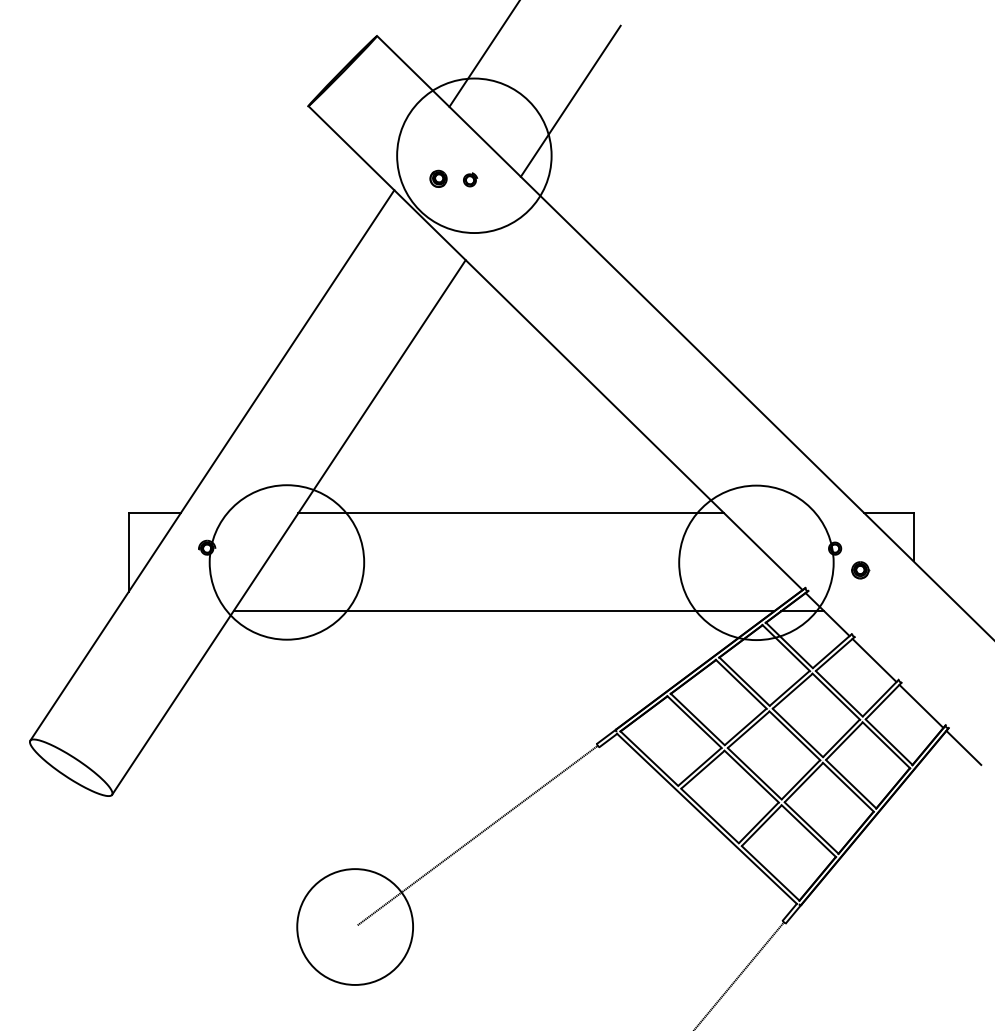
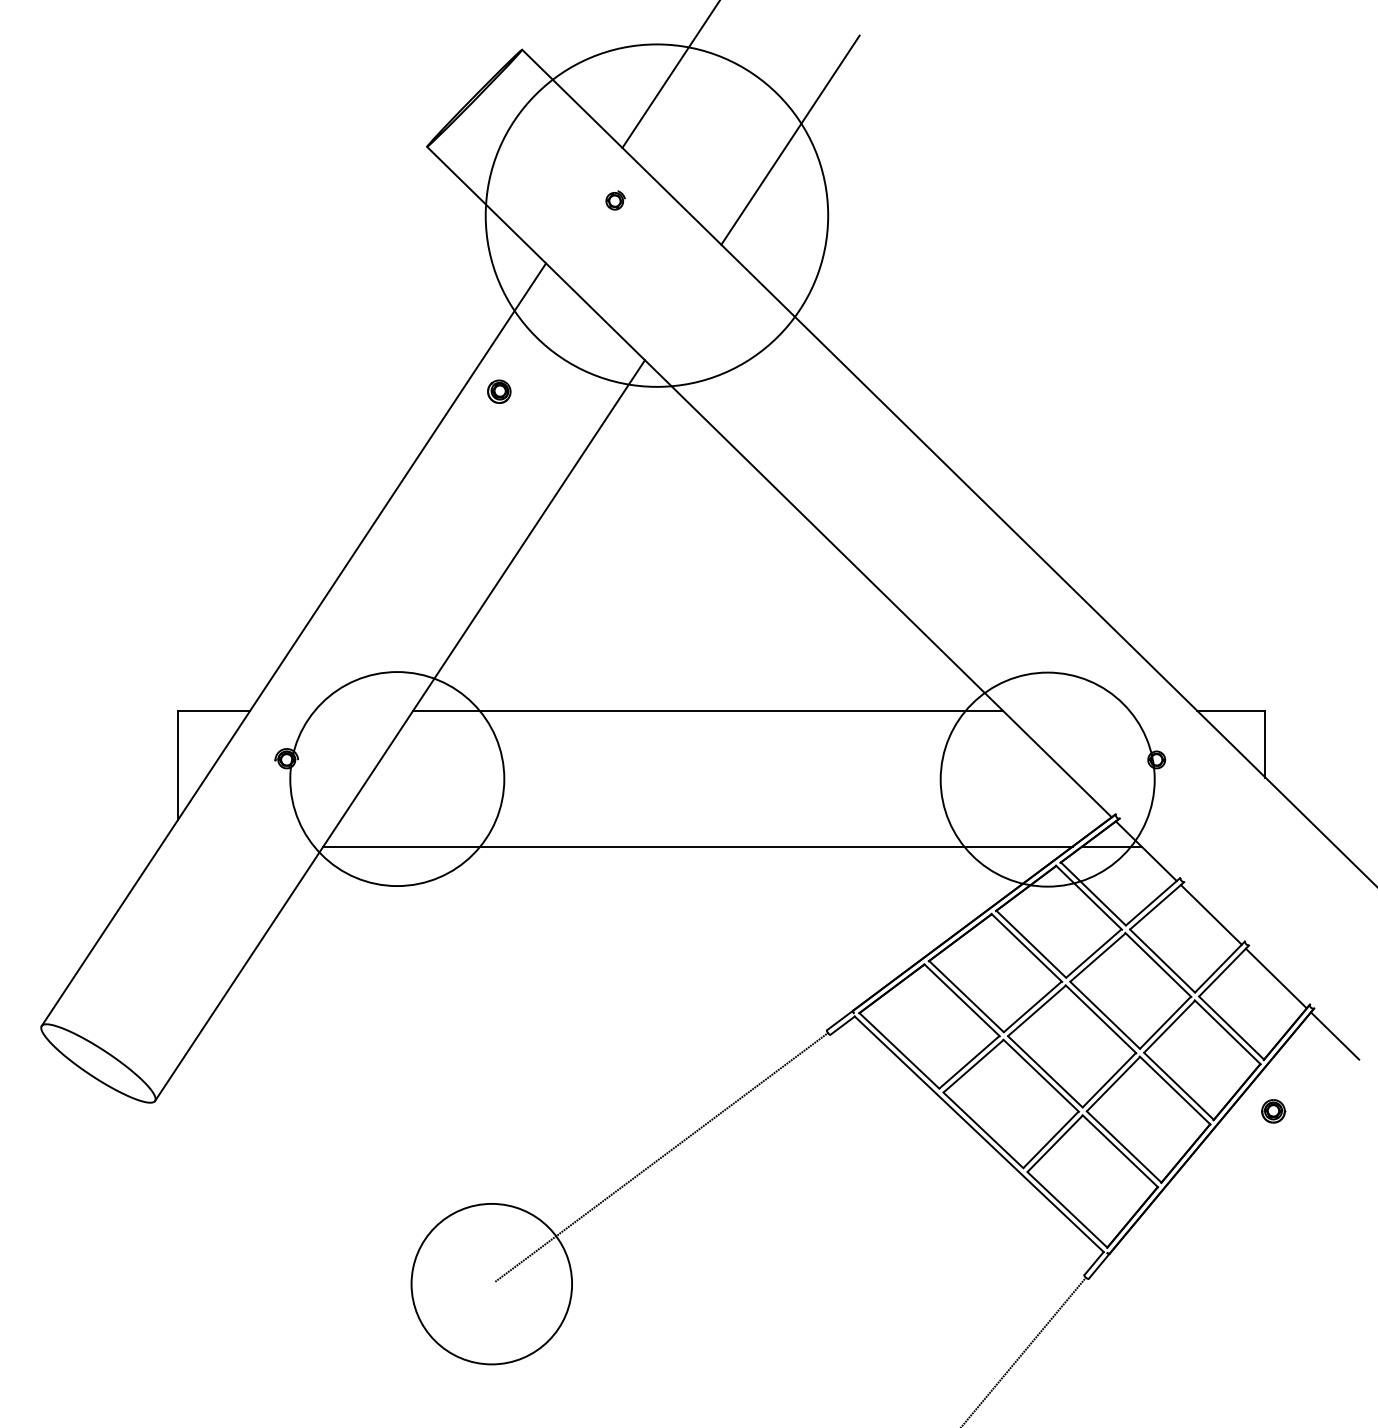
circle: (474, 155) -> (657, 215), size x1.6
part: (438, 178) -> (499, 391), moved
part: (470, 179) -> (615, 200), moved
part: (860, 570) -> (1273, 1111), moved

